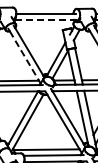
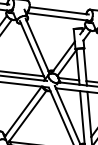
line: (44, 20) -> (56, 17), dashed -> solid
line: (24, 56) -> (32, 50), dashed -> solid

